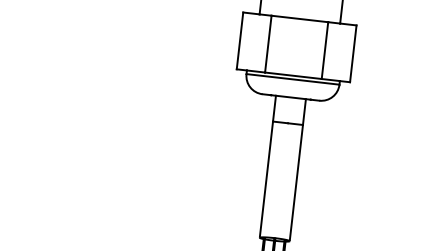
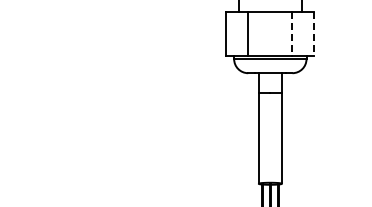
line: (325, 50) -> (292, 34), solid -> dashed
line: (353, 54) -> (314, 34), solid -> dashed

